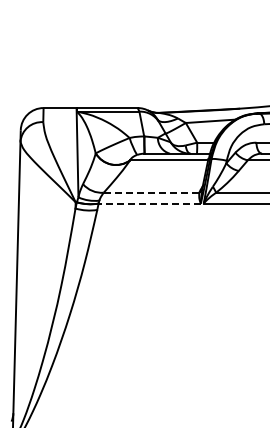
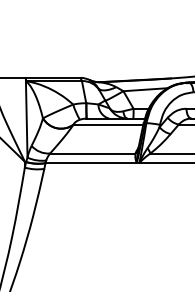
line: (151, 192) -> (92, 153), dashed -> solid
line: (149, 203) -> (90, 163), dashed -> solid

